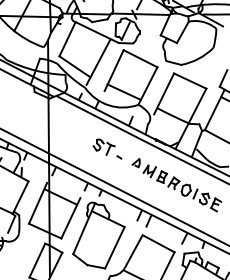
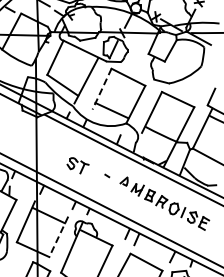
line: (114, 70) -> (102, 89), solid -> dashed
part: (103, 146) -> (77, 165), moved
line: (70, 218) -> (58, 237), solid -> dashed

